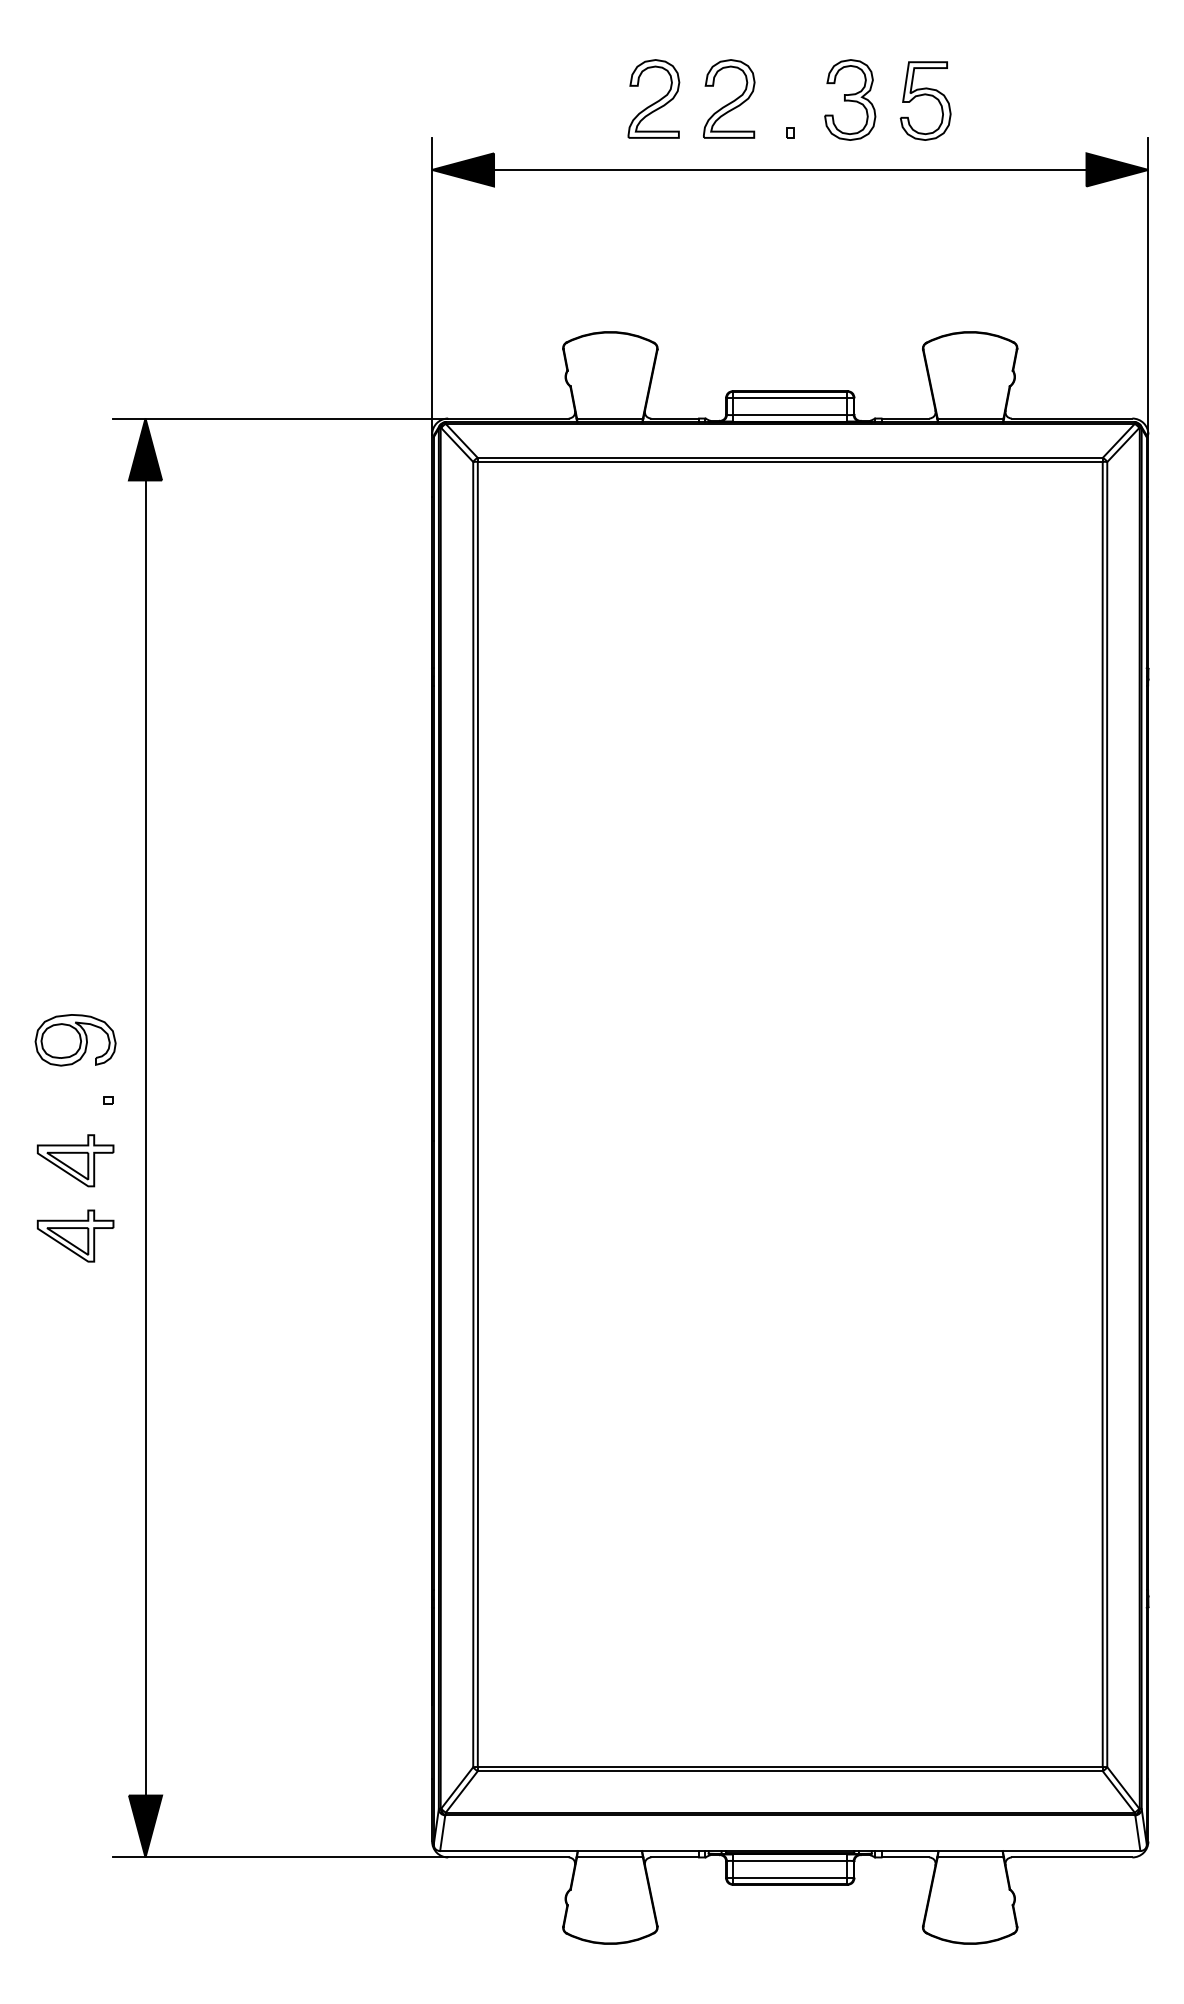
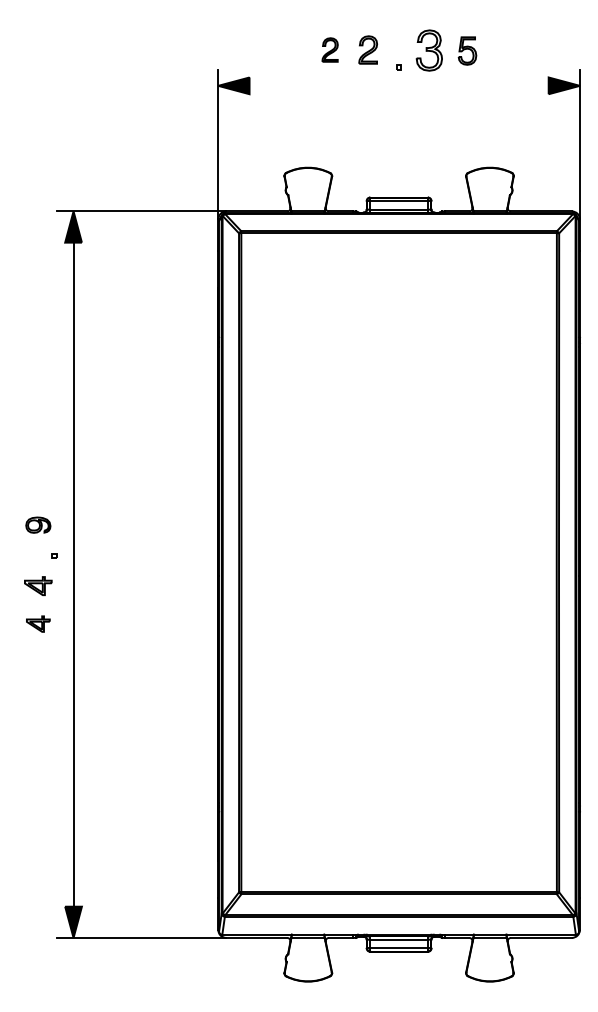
part: (652, 97) -> (329, 49), size x0.6
part: (727, 97) -> (367, 49), size x0.7
part: (925, 99) -> (467, 50), size x0.7
line: (789, 169) -> (398, 85), removed
part: (76, 1038) -> (38, 524), size x0.6
part: (76, 1159) -> (38, 585), size x0.7
part: (76, 1234) -> (38, 623), size x0.6

